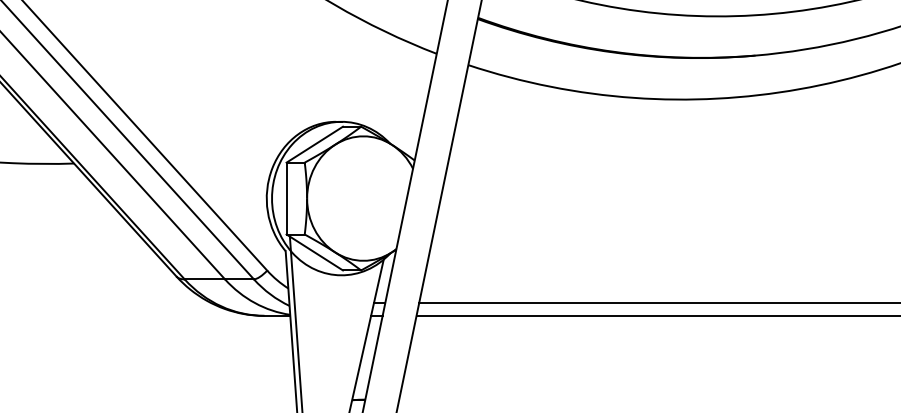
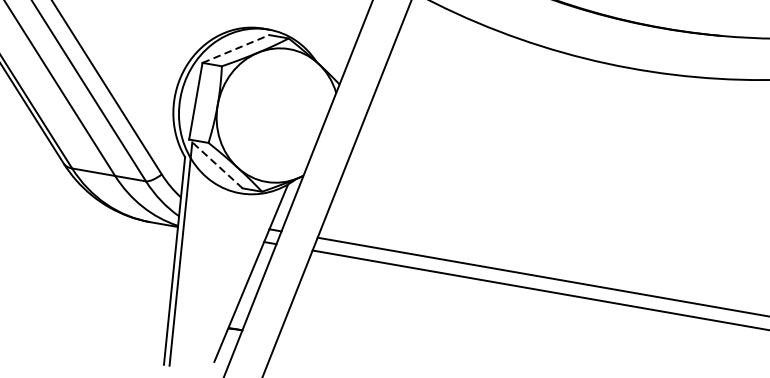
line: (315, 144) -> (236, 48), solid -> dashed
line: (314, 252) -> (215, 163), solid -> dashed

